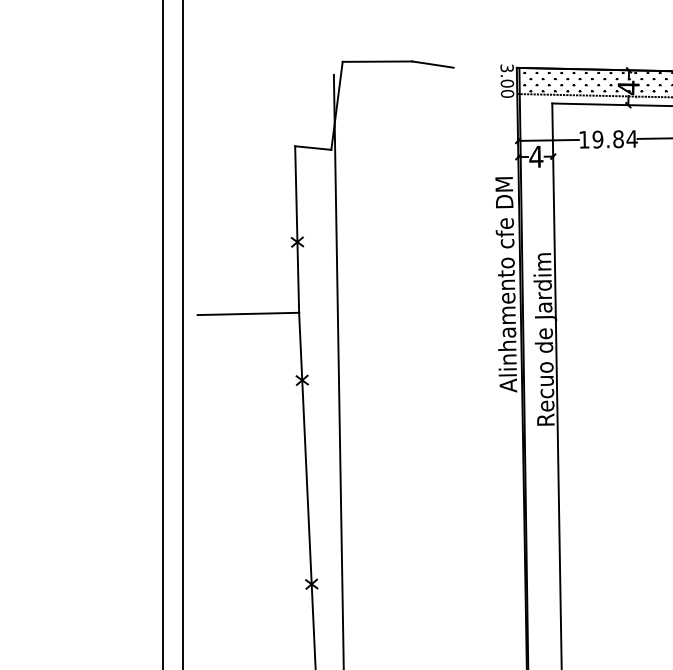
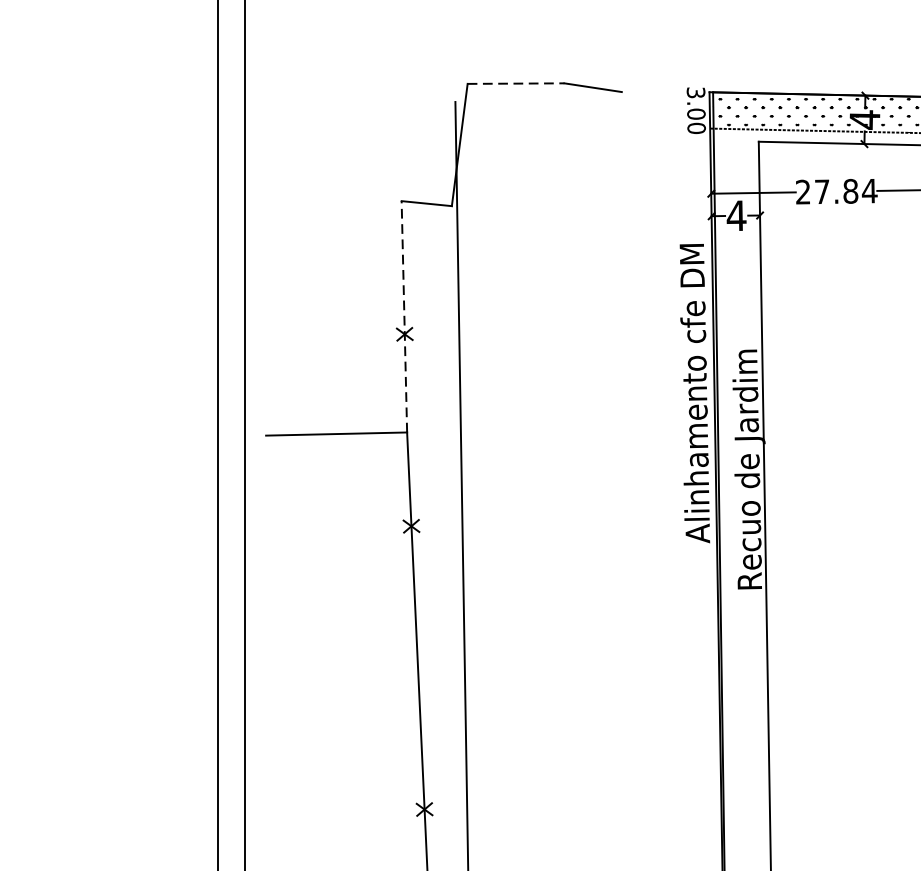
line: (377, 61) -> (515, 83), solid -> dashed
text: (591, 139) -> (813, 191), 19.84 -> 27.84
line: (297, 229) -> (404, 316), solid -> dashed

